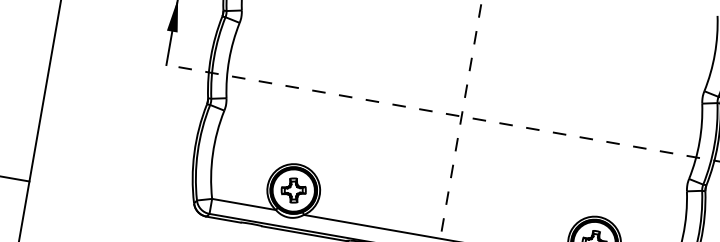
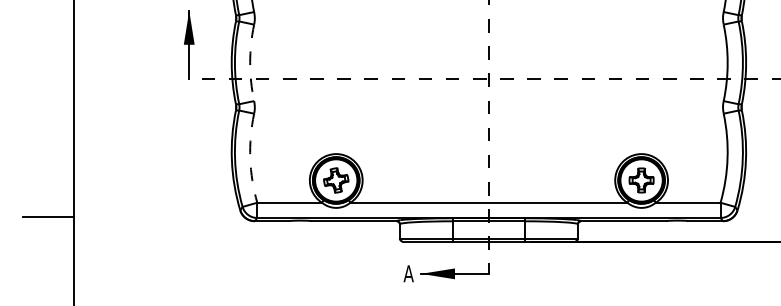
arc: (229, 59) -> (250, 62), solid -> dashed
arc: (213, 154) -> (250, 158), solid -> dashed

